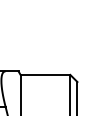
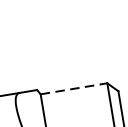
line: (45, 74) -> (73, 88), solid -> dashed

